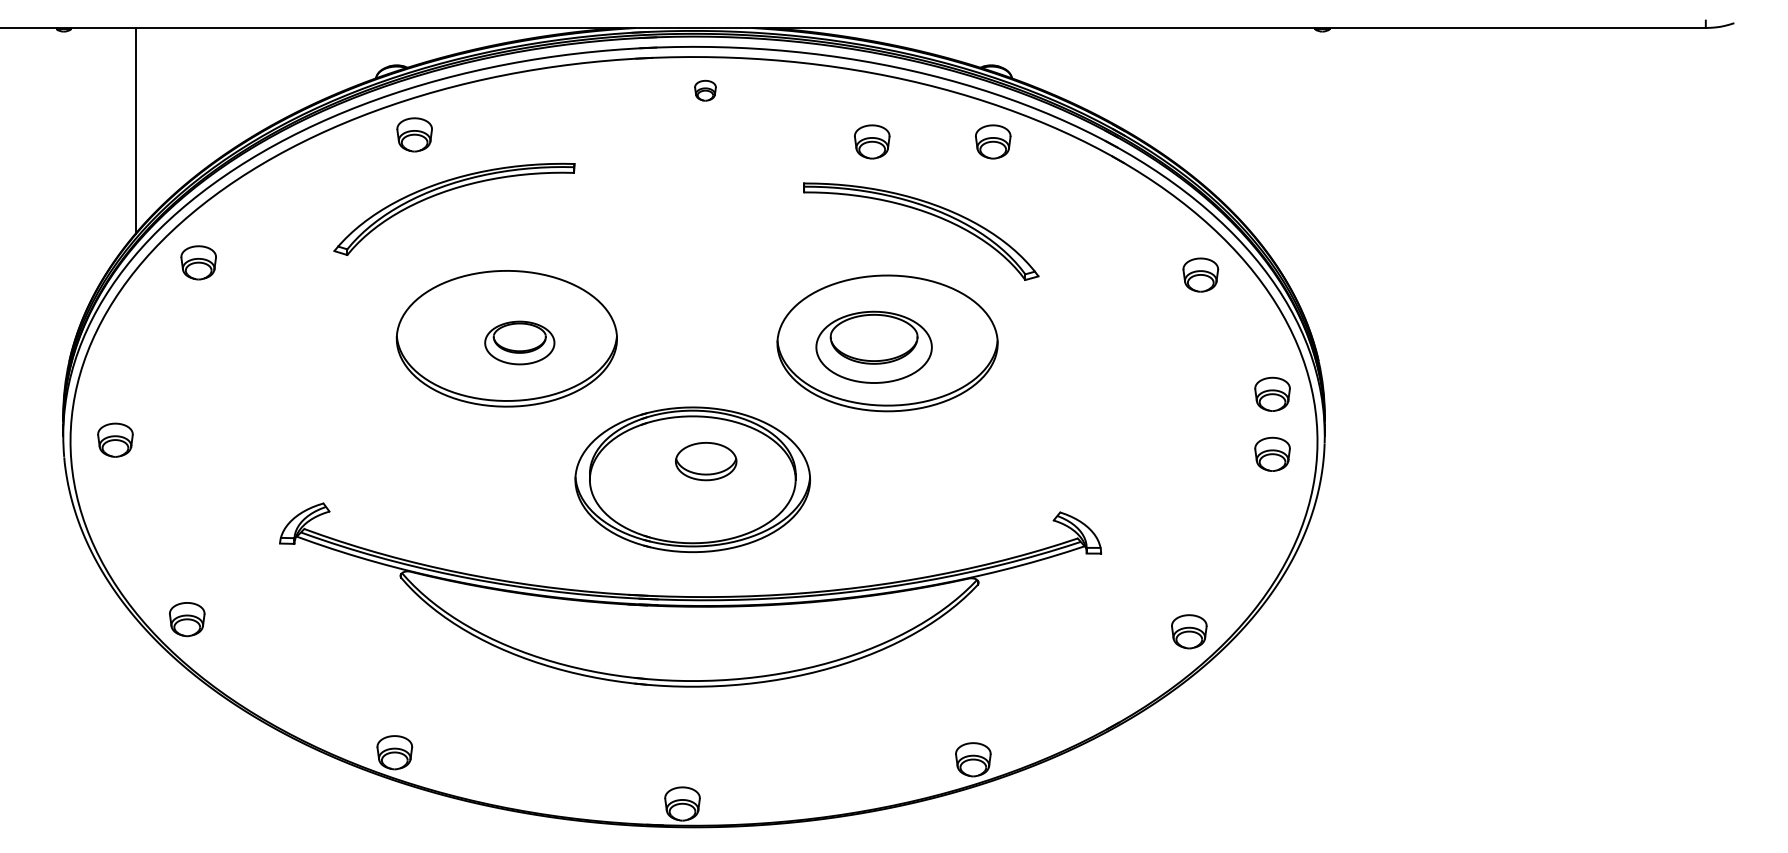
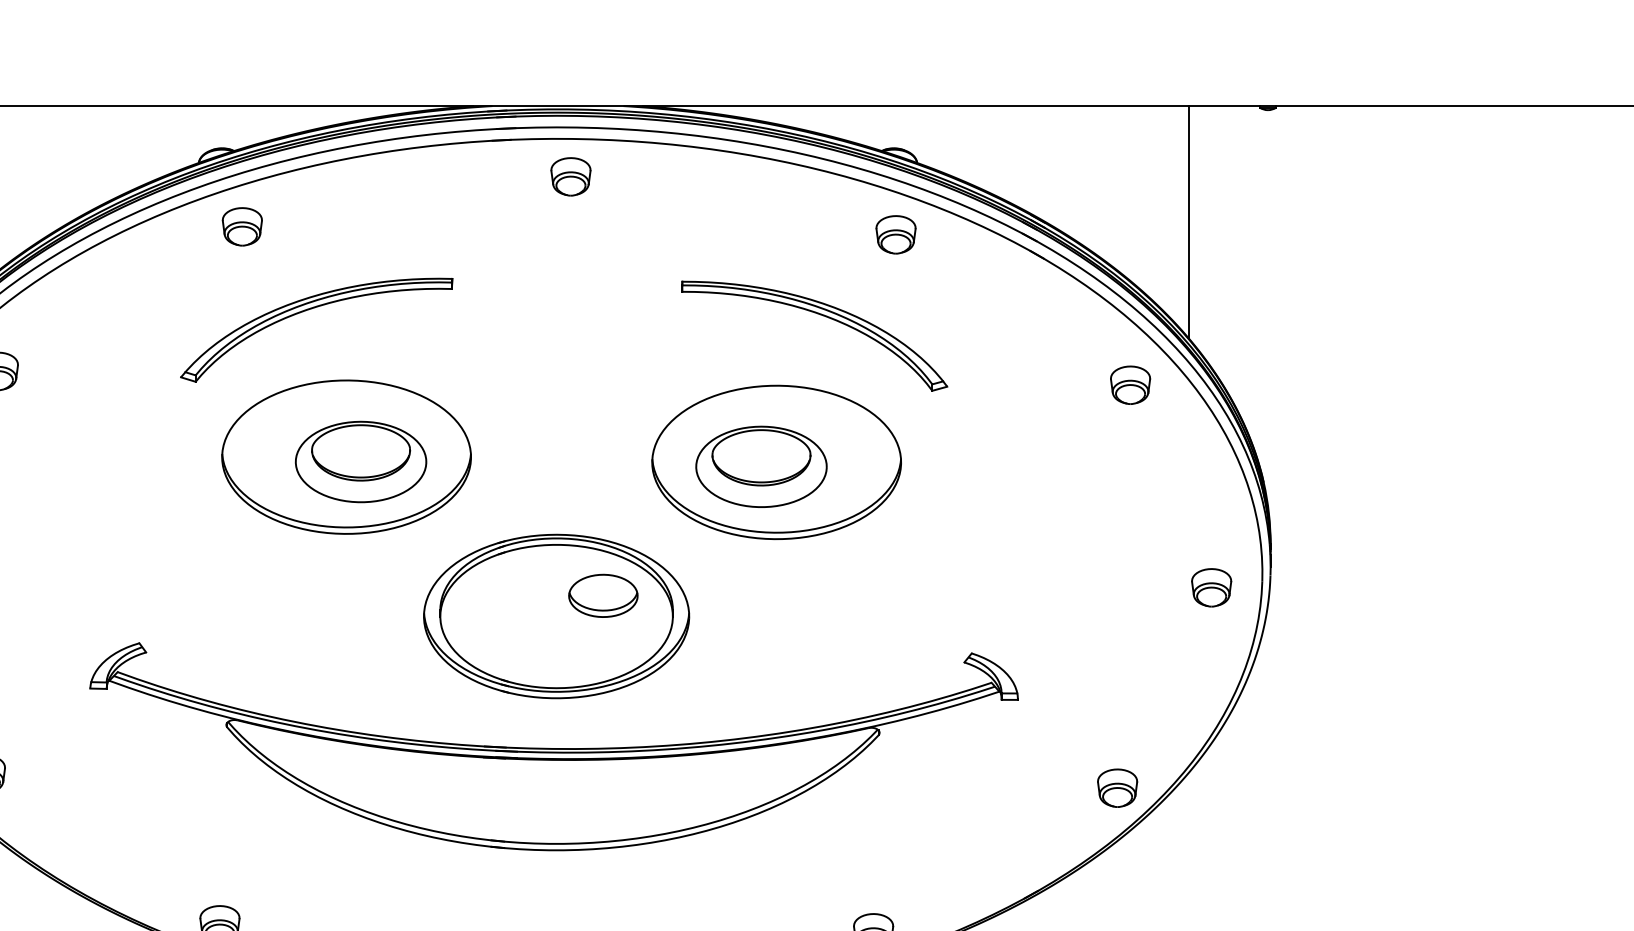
part: (705, 90) -> (570, 176), size x1.67
line: (1252, 130) -> (1188, 221), added
part: (872, 141) -> (759, 234), removed
part: (449, 191) -> (311, 310), moved
part: (519, 342) -> (360, 461), size x1.67
part: (1272, 393) -> (1211, 519), removed
part: (706, 461) -> (603, 595), moved

